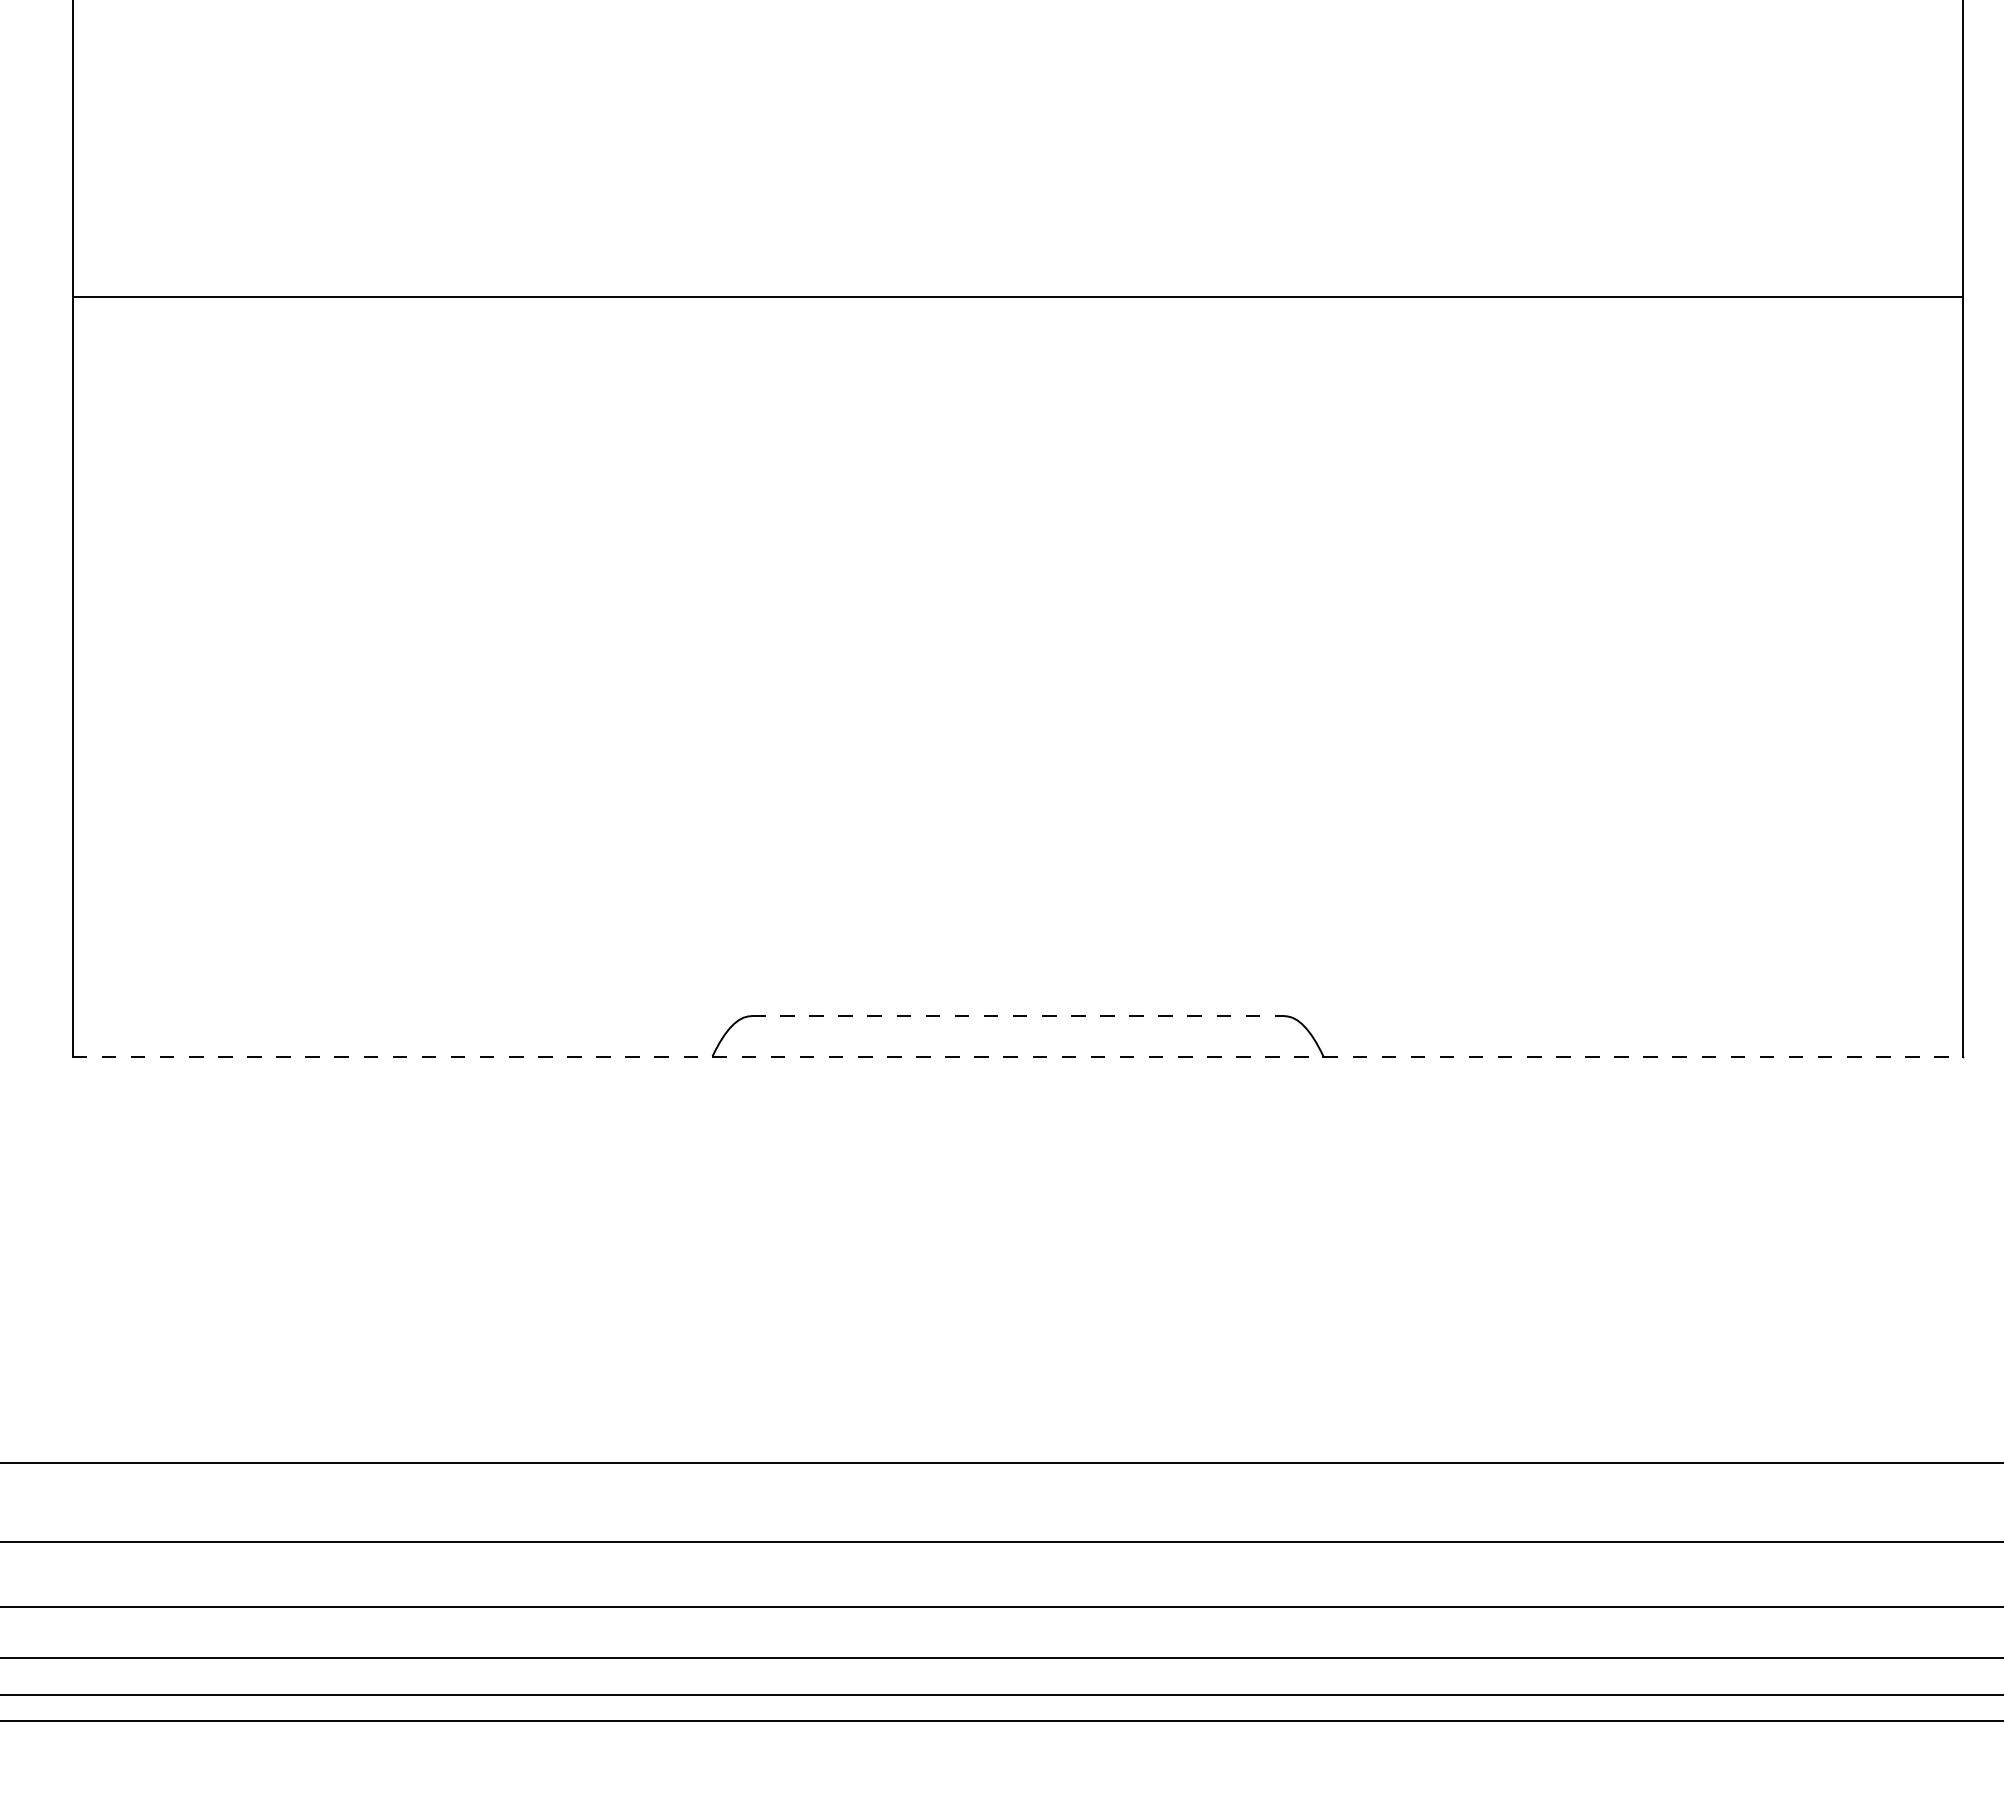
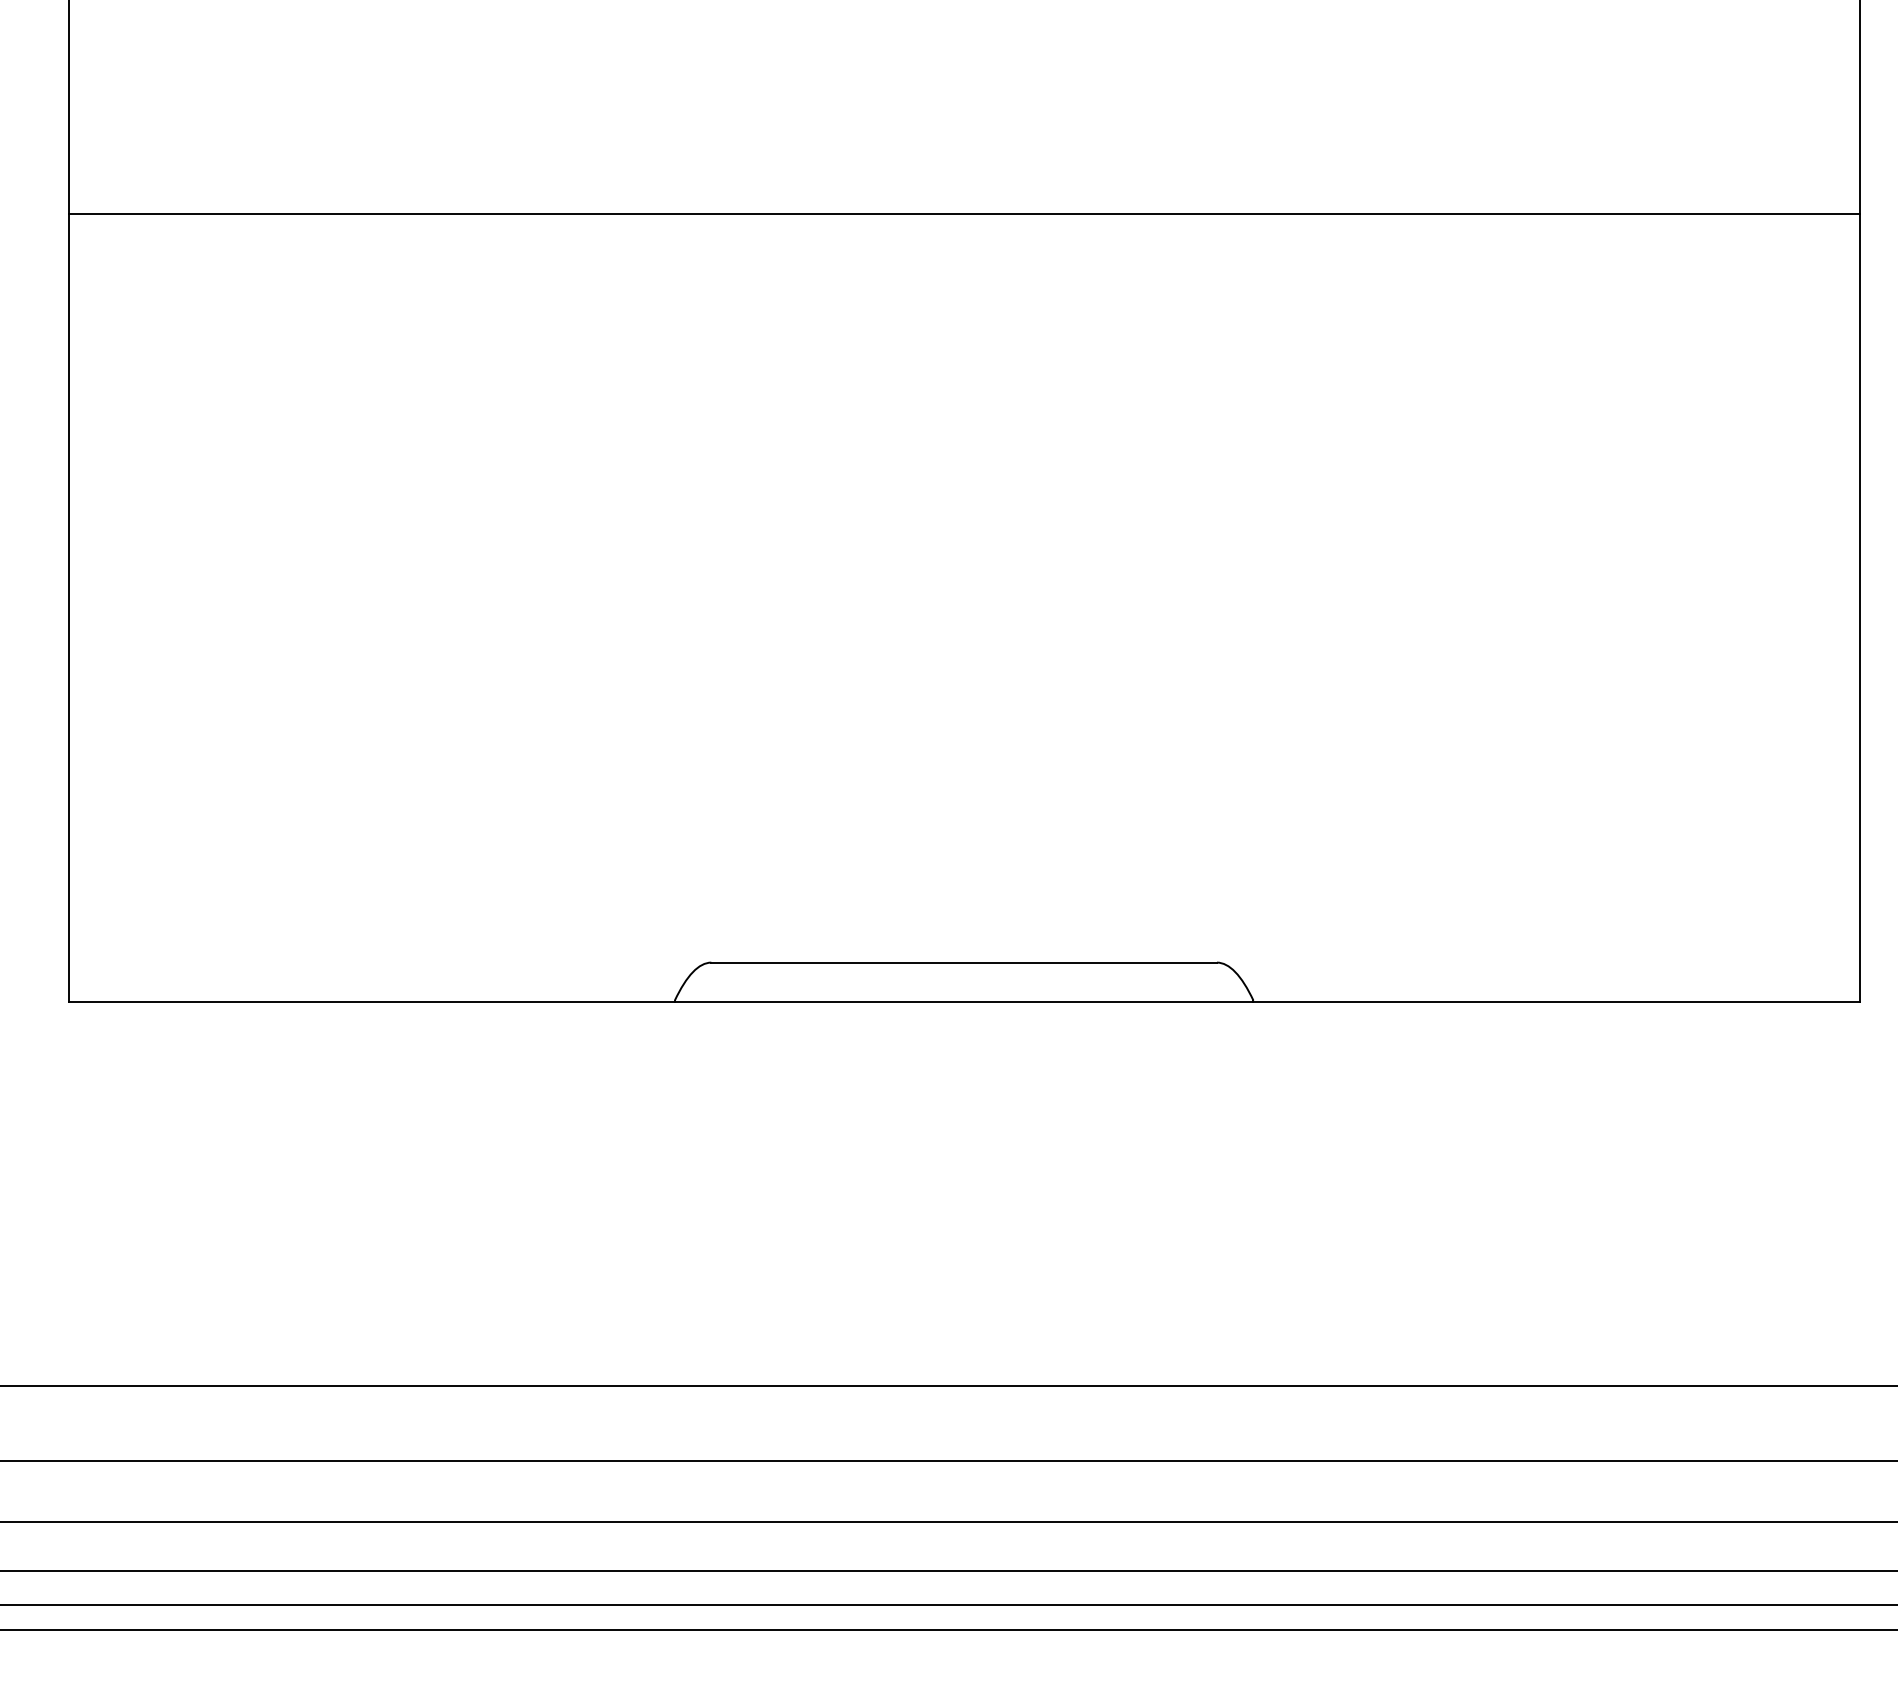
line: (1017, 297) -> (963, 214), moved
line: (1018, 1016) -> (964, 962), dashed -> solid
line: (1018, 1057) -> (964, 1001), dashed -> solid

